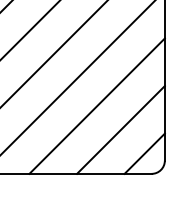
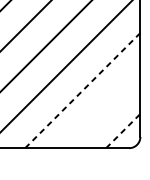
line: (97, 106) -> (83, 90), solid -> dashed
line: (120, 129) -> (102, 110), removed
line: (145, 153) -> (123, 130), solid -> dashed

